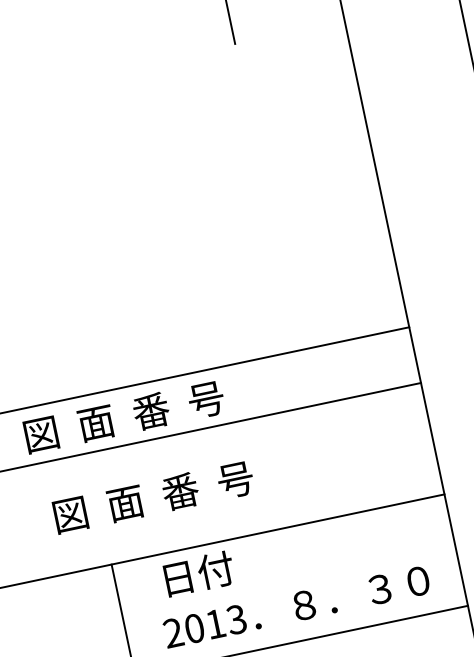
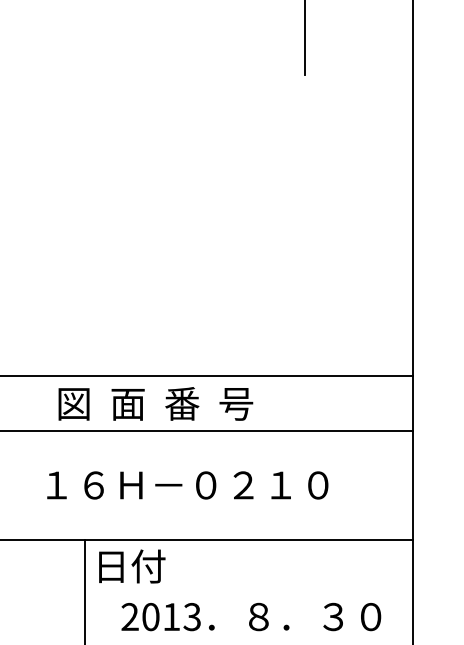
text: (124, 416) -> (155, 403), moved
text: (200, 487) -> (184, 485), 図  面  番  号 -> １６Ｈ－０２１０
text: (199, 573) -> (132, 566), moved

